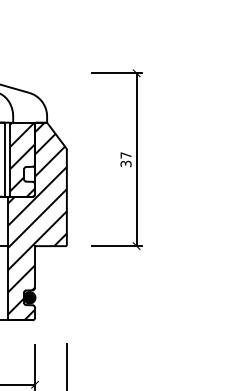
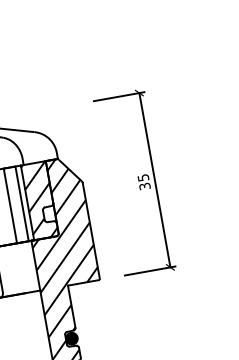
text: (125, 155) -> (142, 177), 37 -> 35

